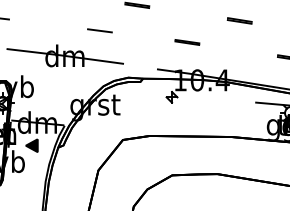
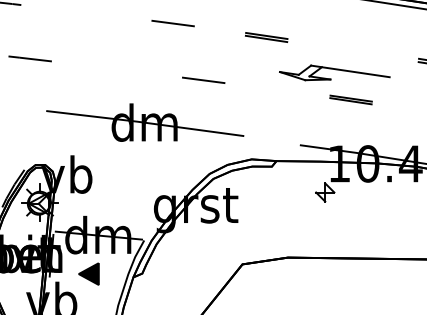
part: (177, 26) -> (334, 73), added

